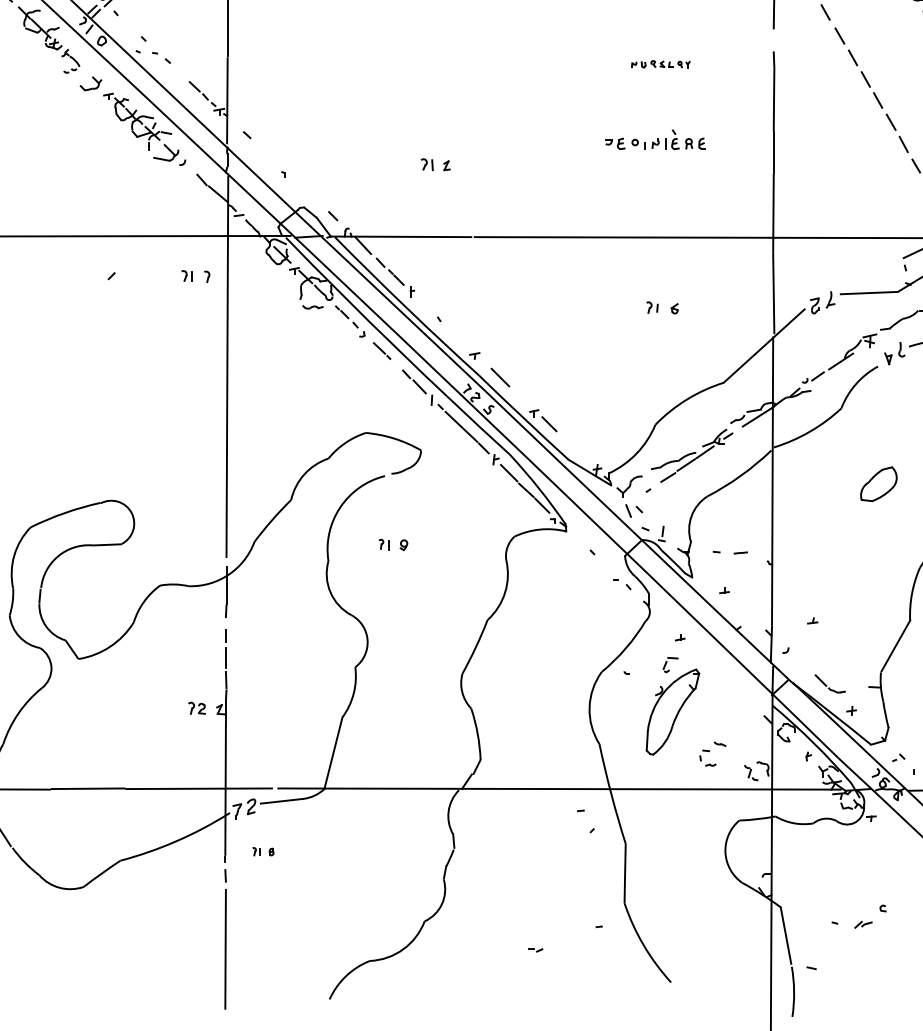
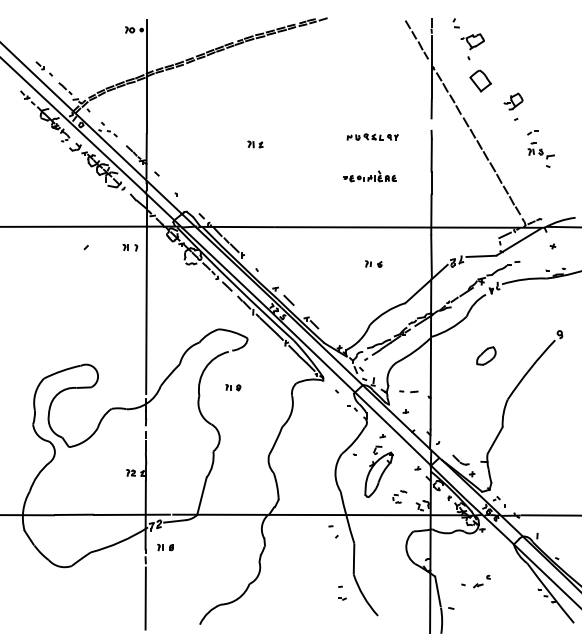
part: (660, 63) -> (372, 136), size x1.67
part: (436, 164) -> (255, 144), moved
part: (812, 621) -> (417, 468), moved
part: (263, 851) -> (165, 547), size x1.43
part: (535, 949) -> (342, 598), moved

